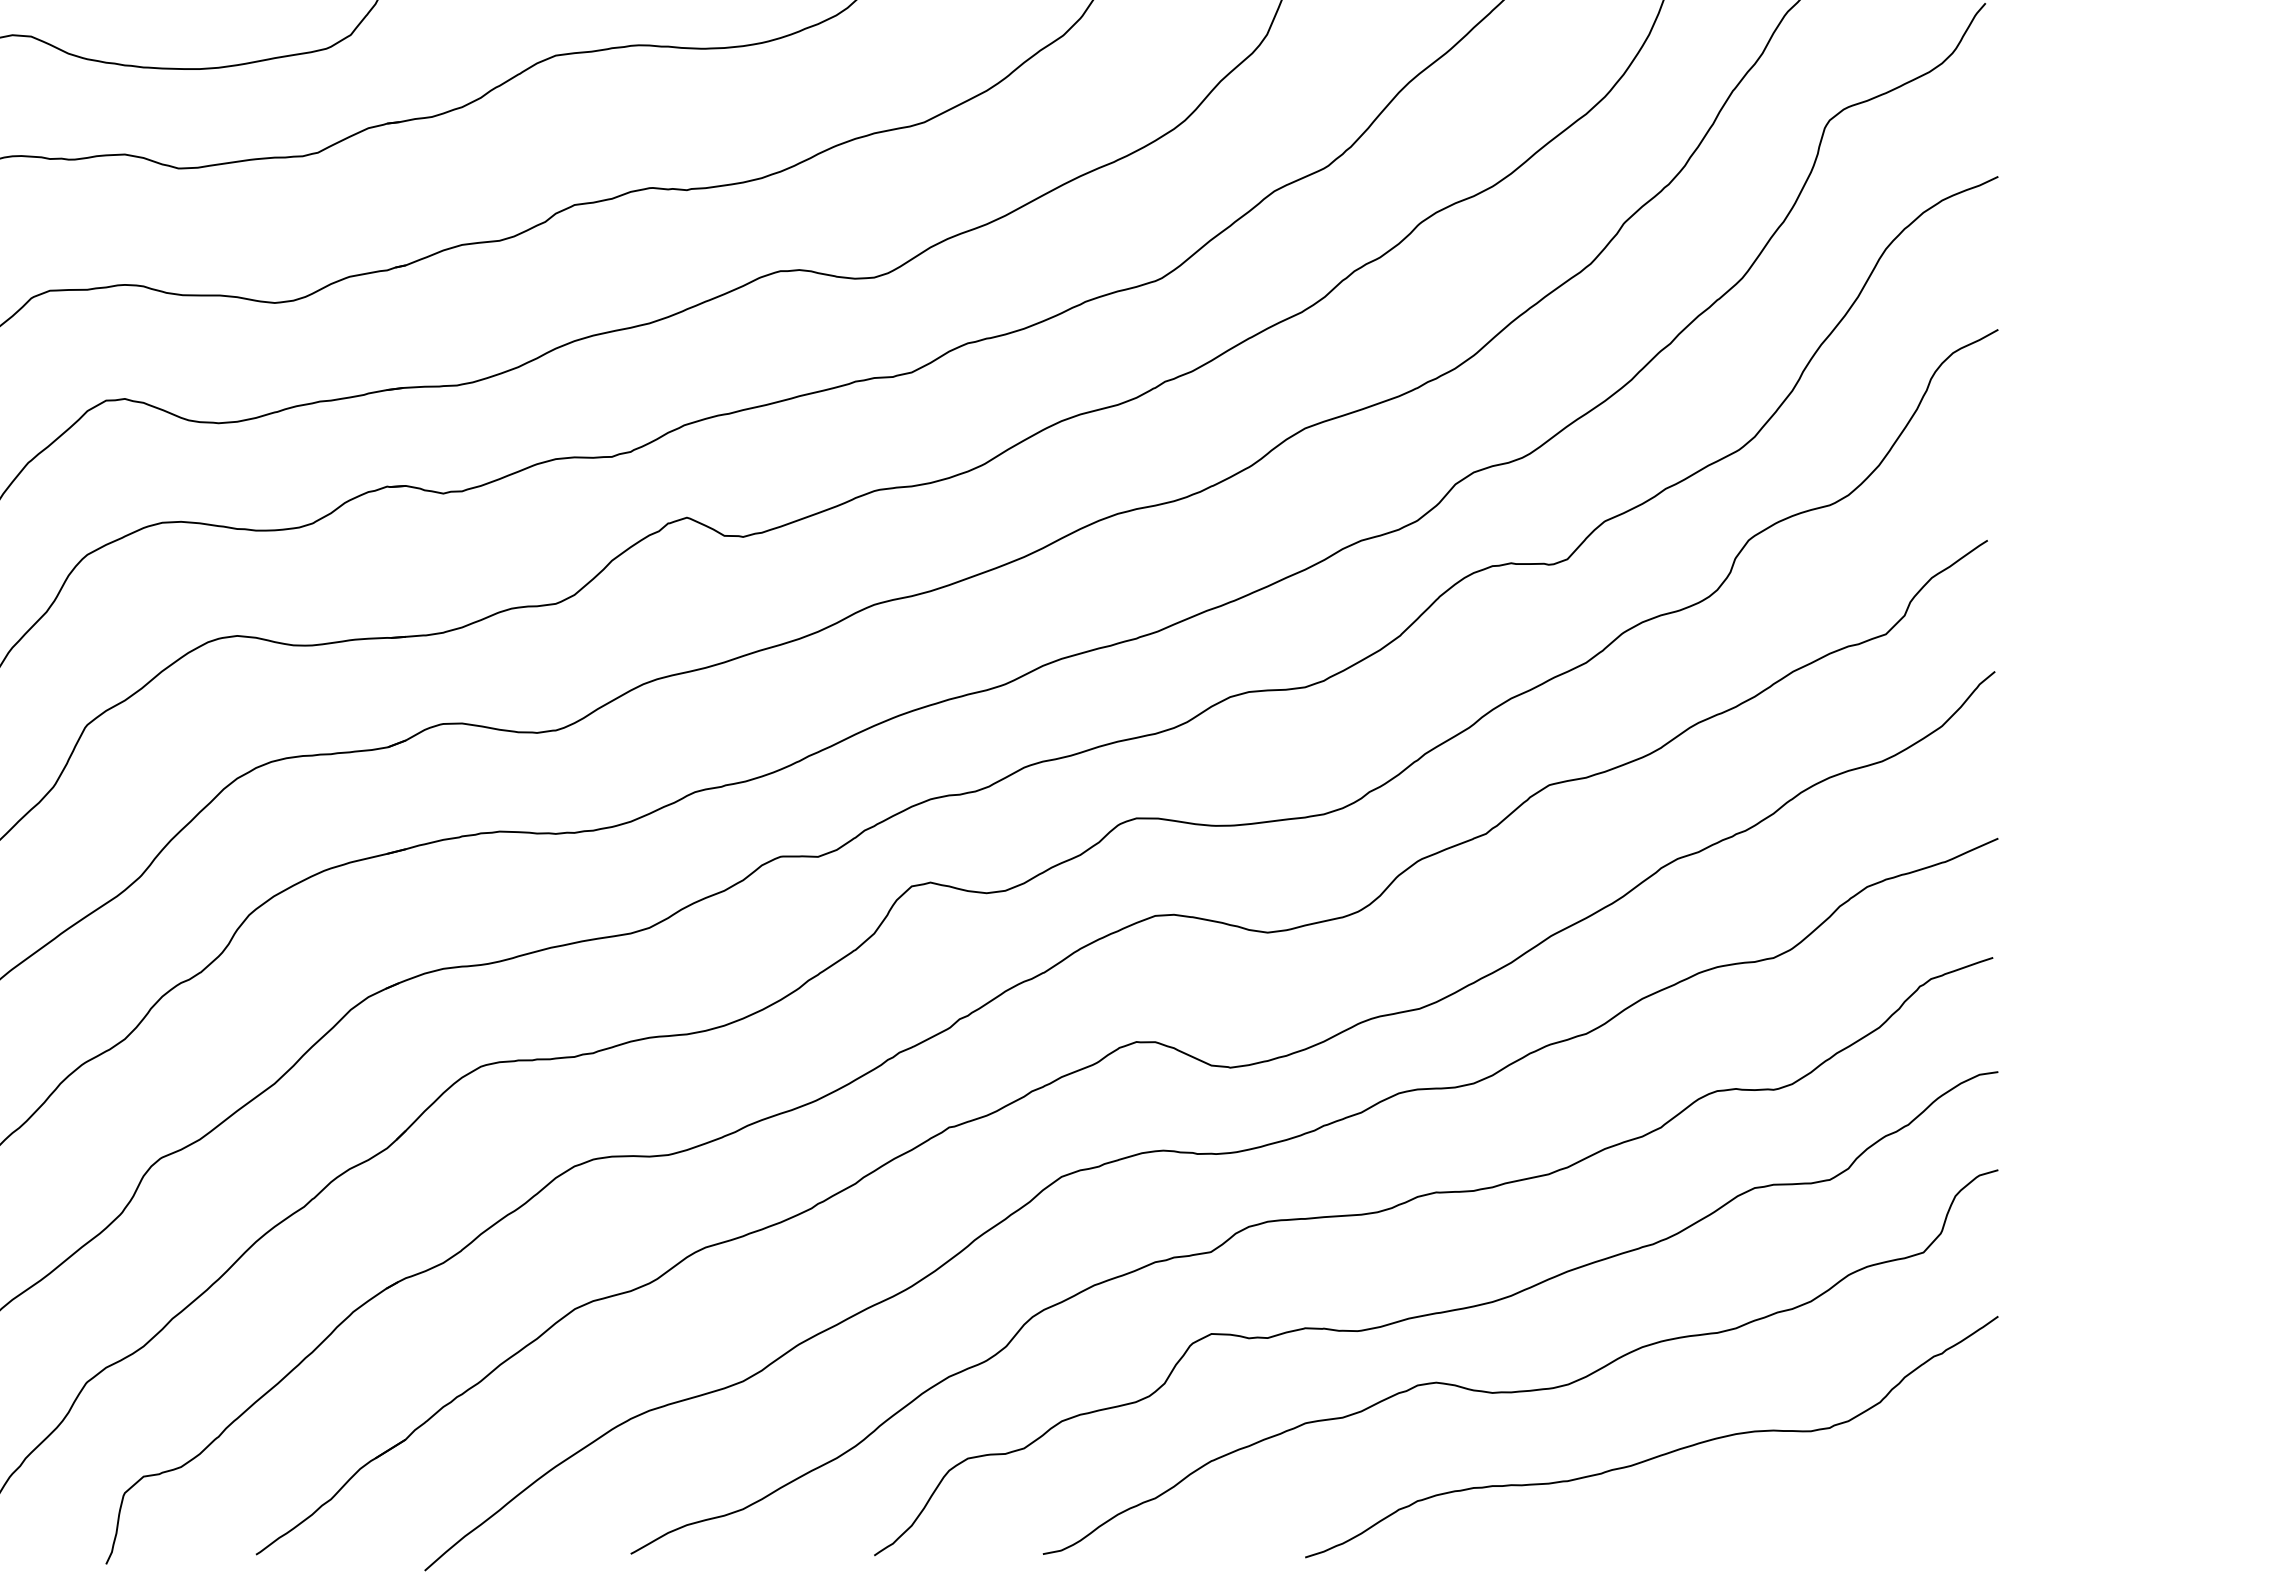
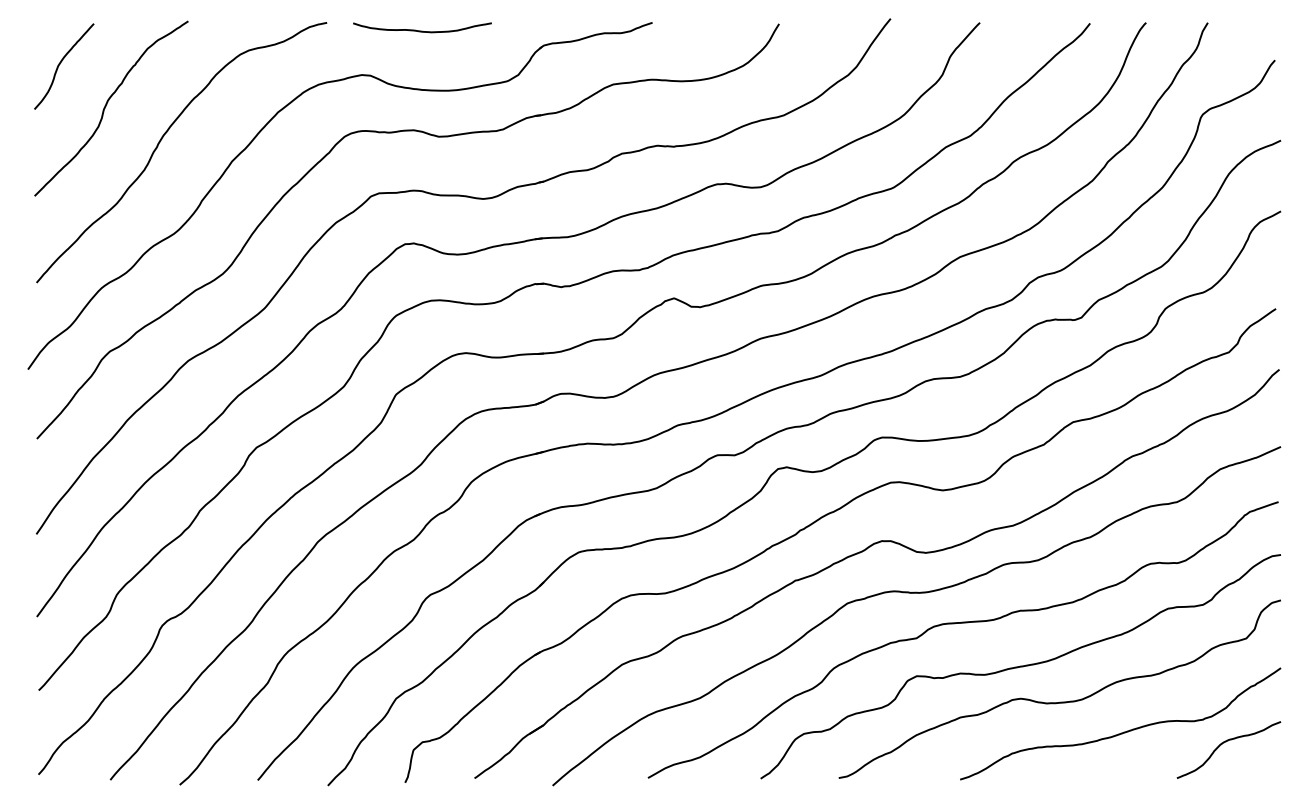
curve: (1876, 1479) -> (1224, 743), added

